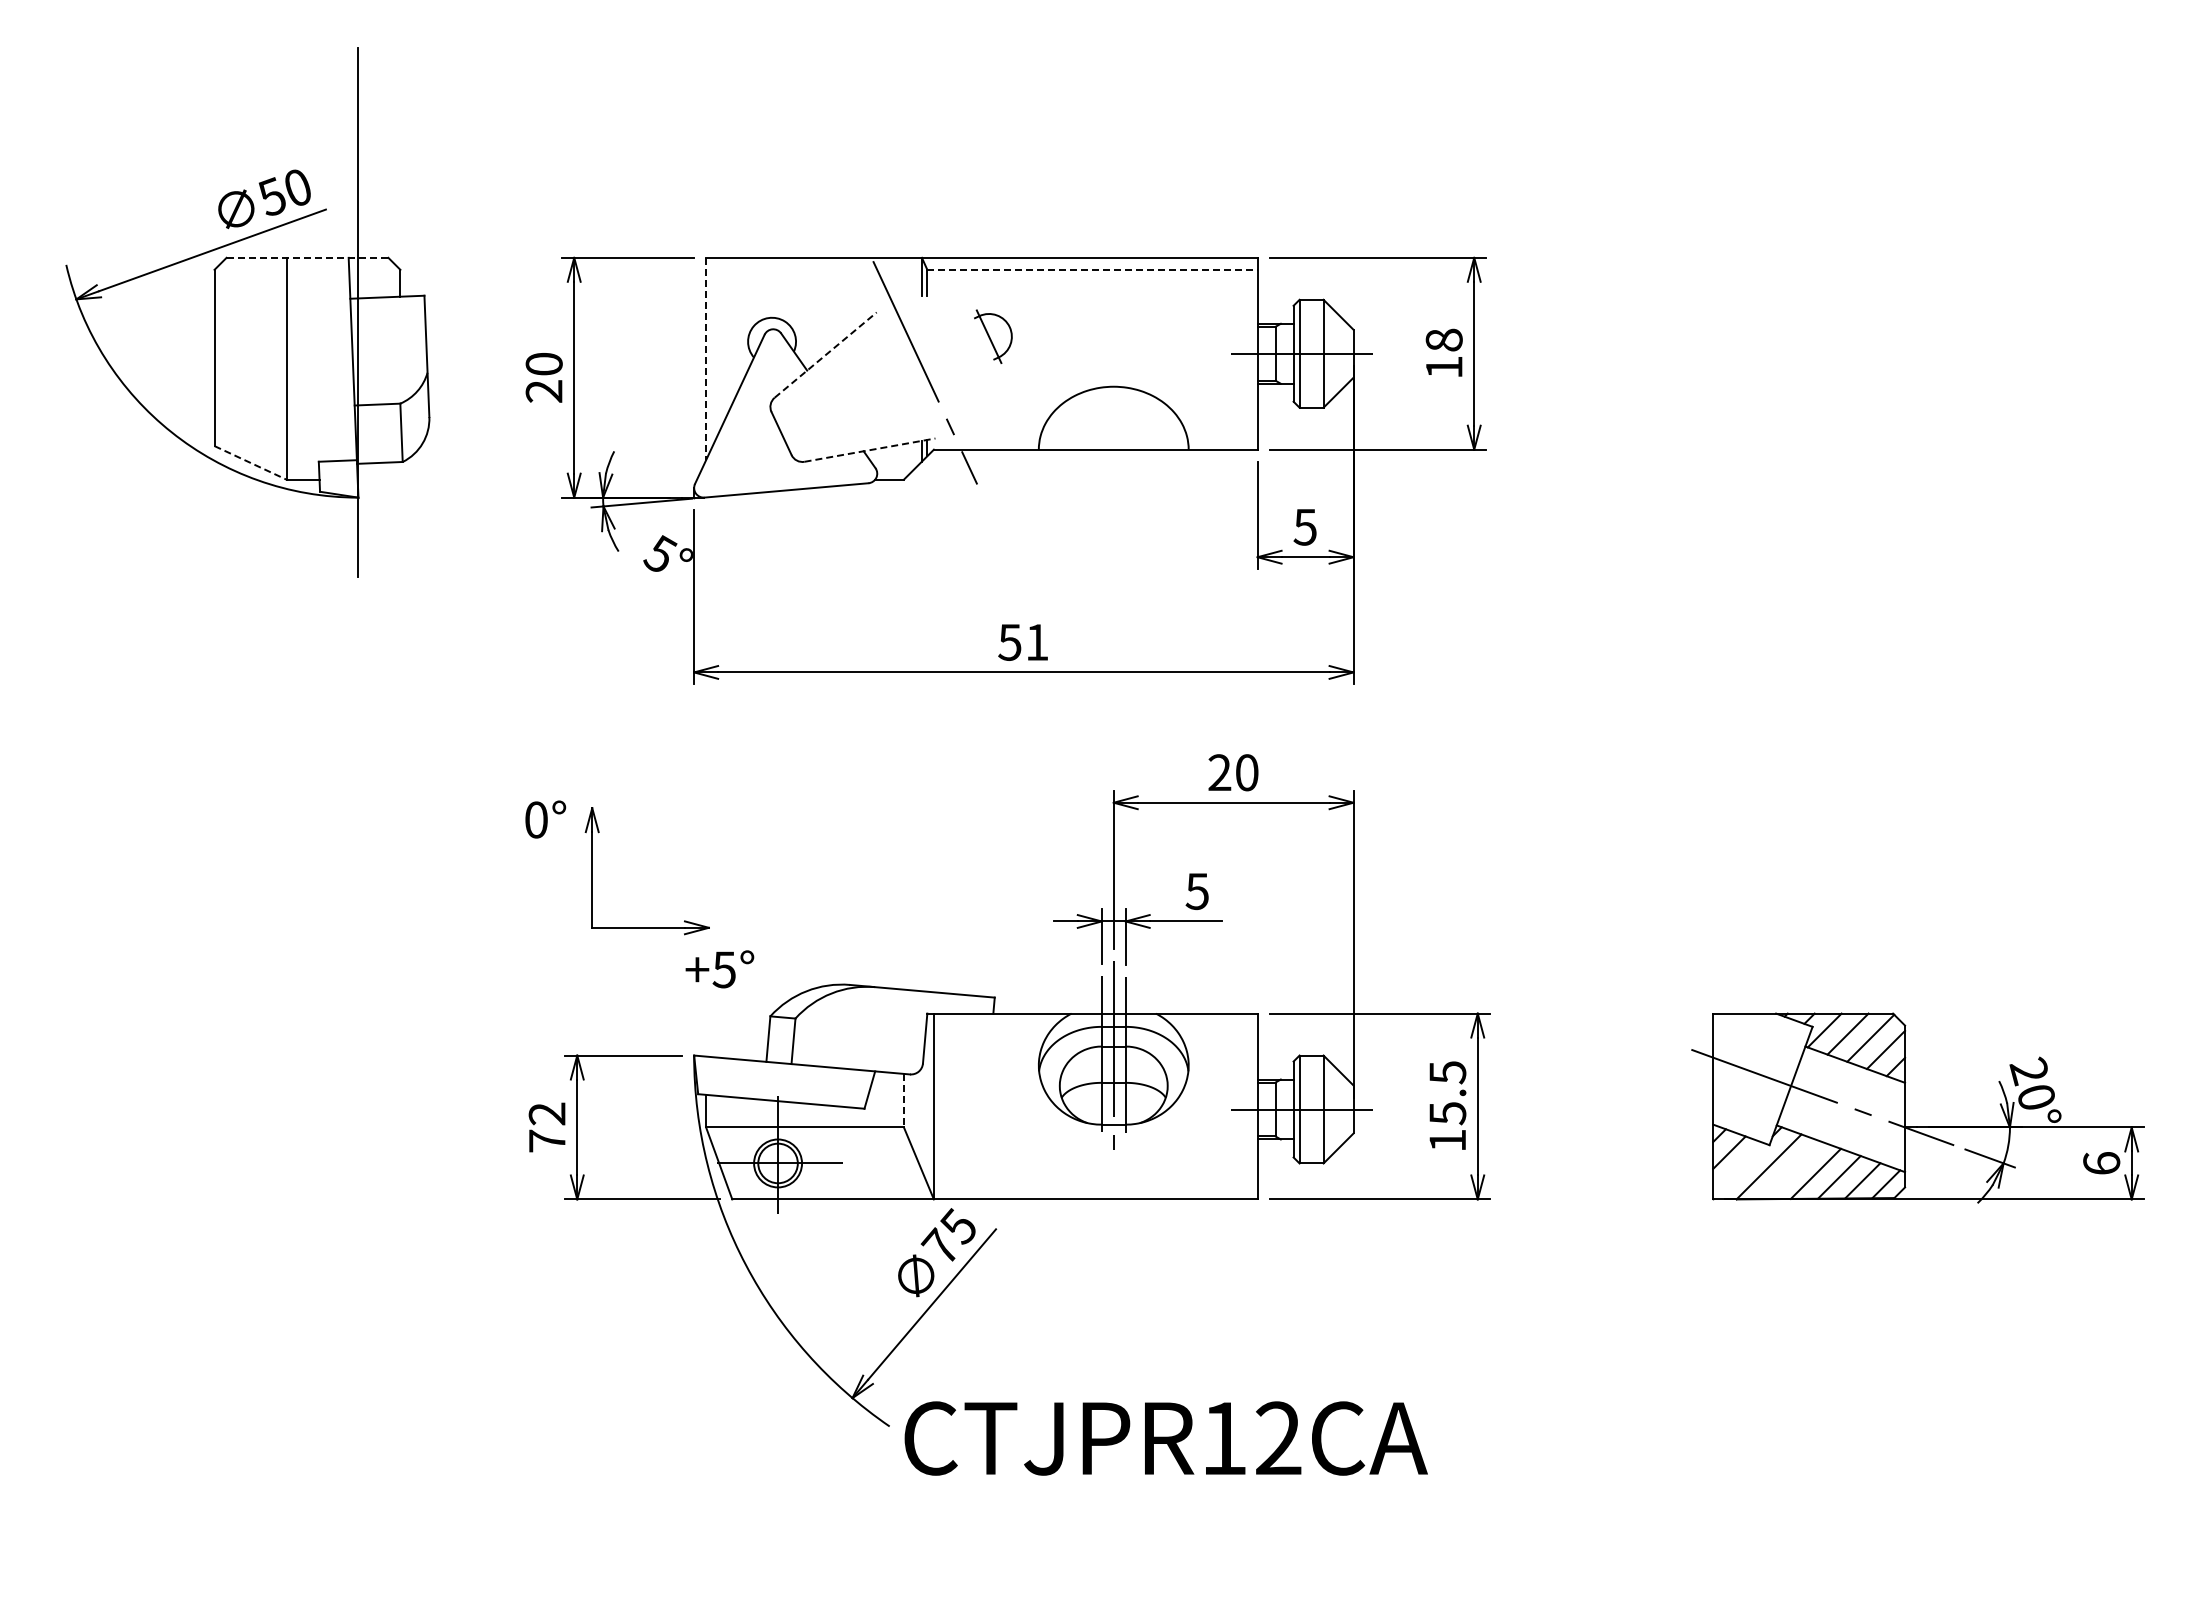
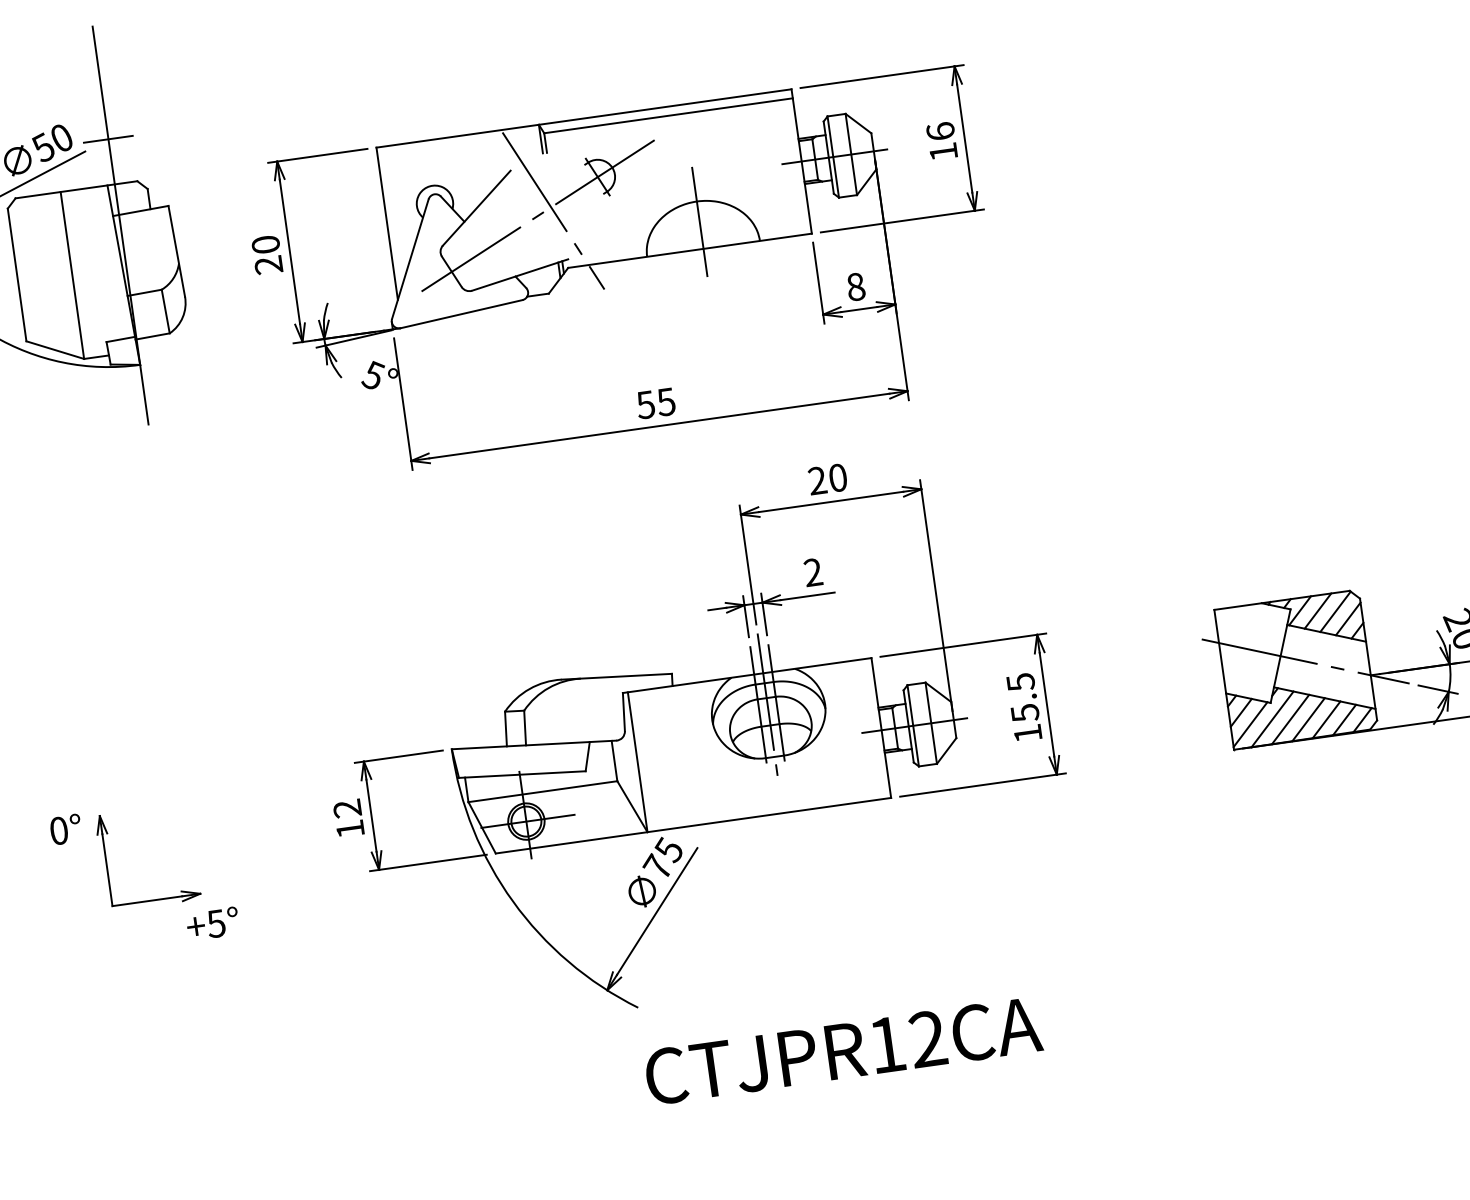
line: (357, 197) -> (107, 139), added
line: (307, 257) -> (76, 189), dashed -> solid
line: (1092, 269) -> (668, 115), dashed -> solid
text: (1443, 339) -> (940, 131), 18 -> 16
line: (826, 354) -> (477, 207), dashed -> solid
line: (706, 359) -> (387, 224), dashed -> solid
line: (908, 374) -> (541, 214), added
line: (1113, 413) -> (699, 221), added
line: (870, 450) -> (520, 275), dashed -> solid
line: (250, 462) -> (55, 349), dashed -> solid
text: (1304, 526) -> (855, 286), 5 -> 8
text: (1036, 642) -> (665, 402), 51 -> 55
text: (1196, 891) -> (812, 572), 5 -> 2
part: (639, 927) -> (148, 900), moved
line: (903, 1100) -> (614, 760), dashed -> solid
text: (547, 1140) -> (350, 828), 72 -> 12
line: (1739, 1169) -> (1250, 724), added
line: (1792, 1170) -> (1290, 719), added
text: (1165, 1438) -> (842, 1051), moved

